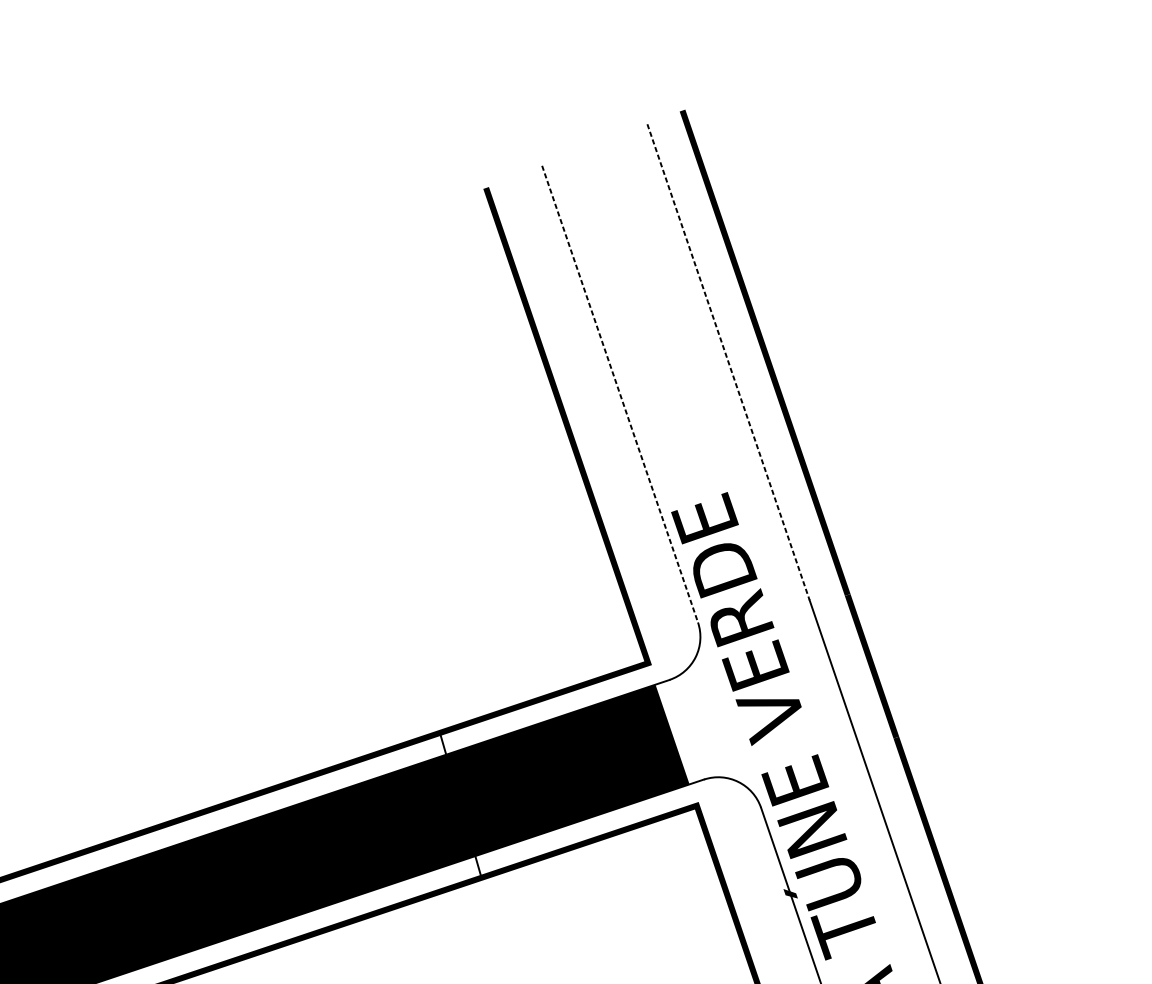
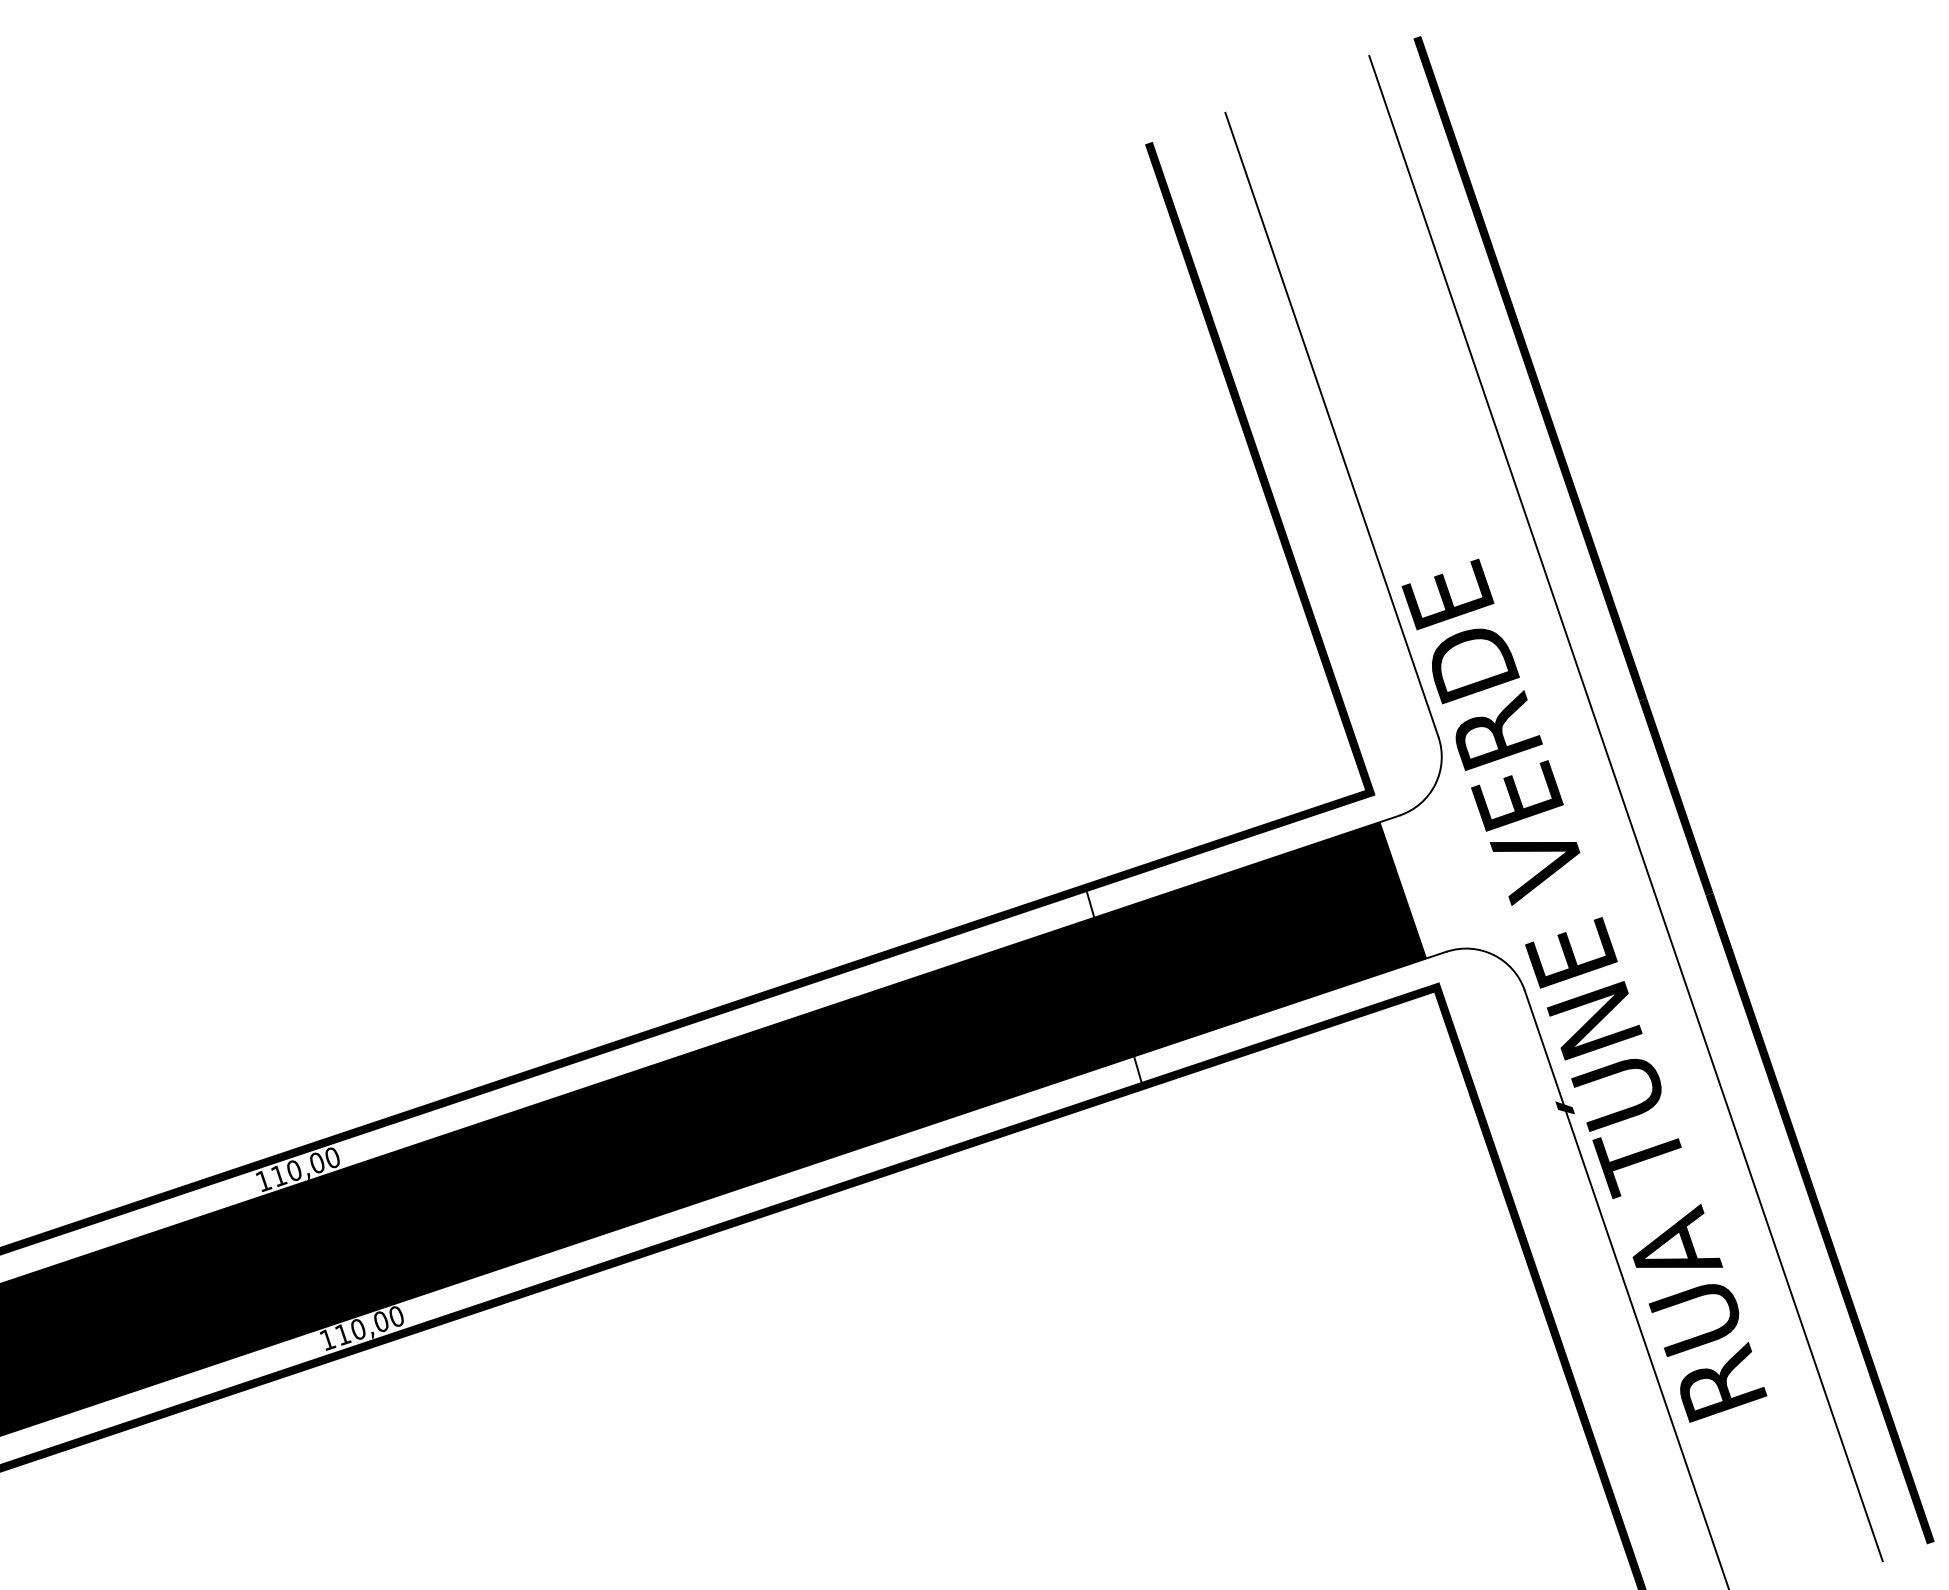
line: (728, 362) -> (1480, 381), dashed -> solid
line: (619, 393) -> (1331, 424), dashed -> solid

